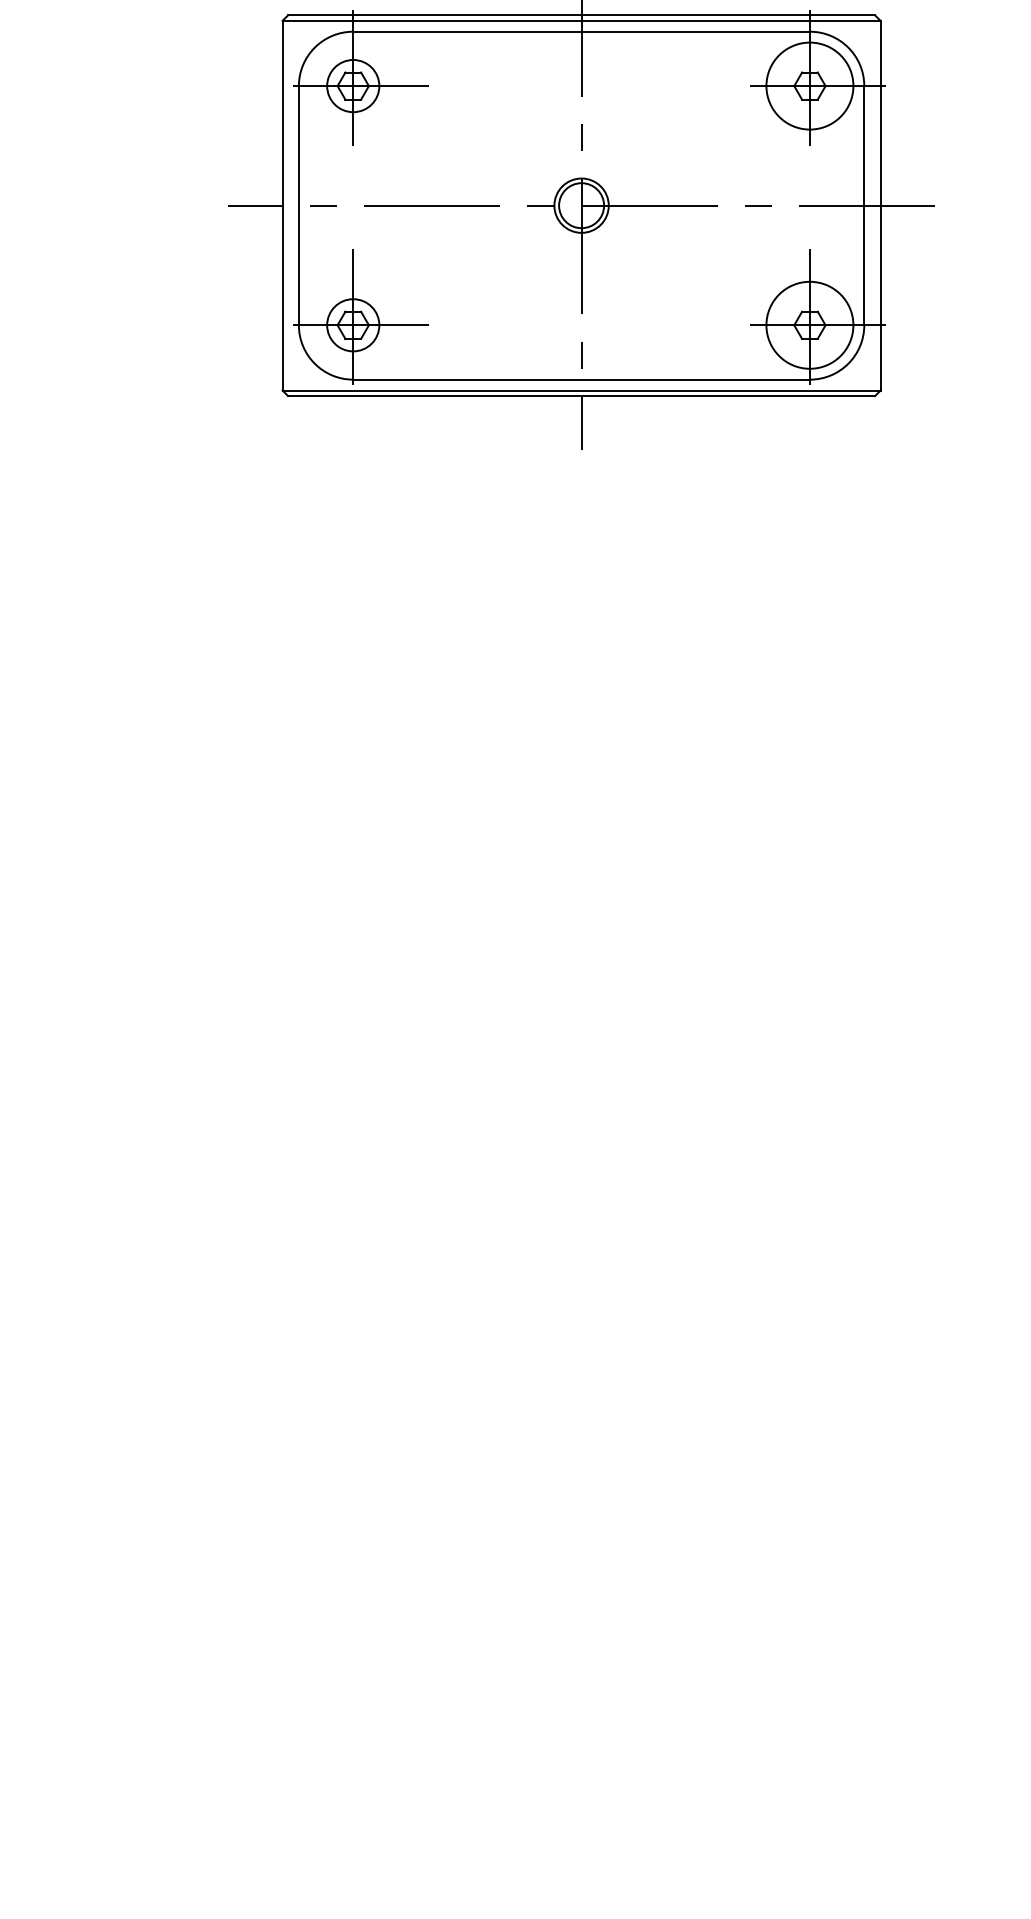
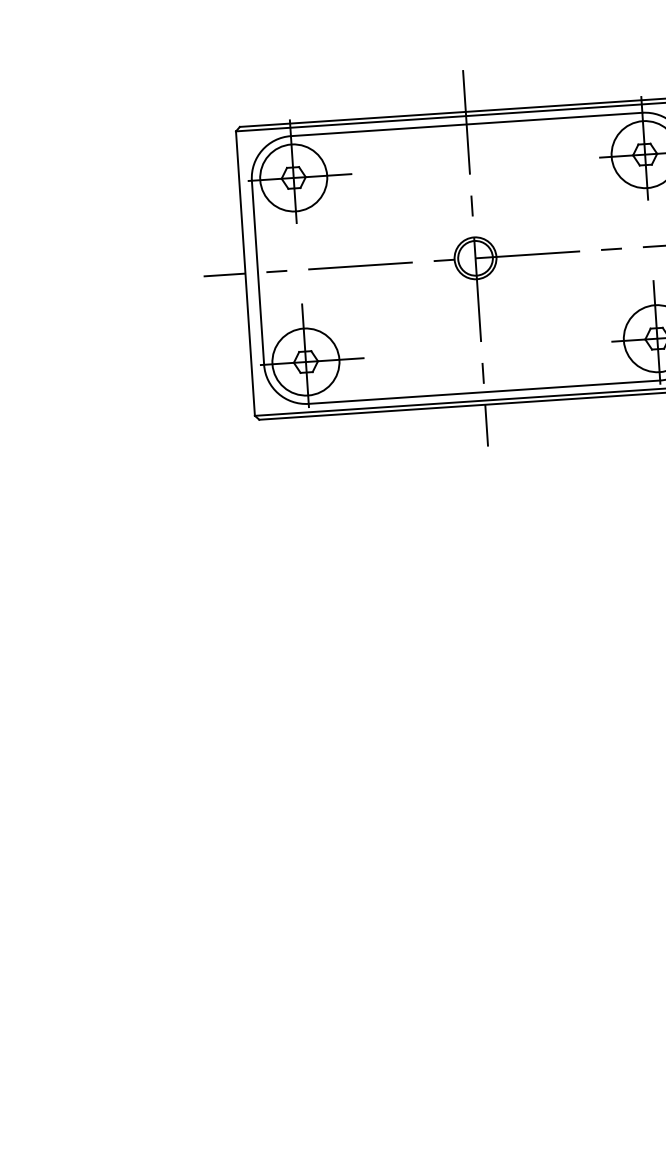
circle: (352, 85) -> (293, 177), size x1.67
circle: (352, 324) -> (305, 361), size x1.67

